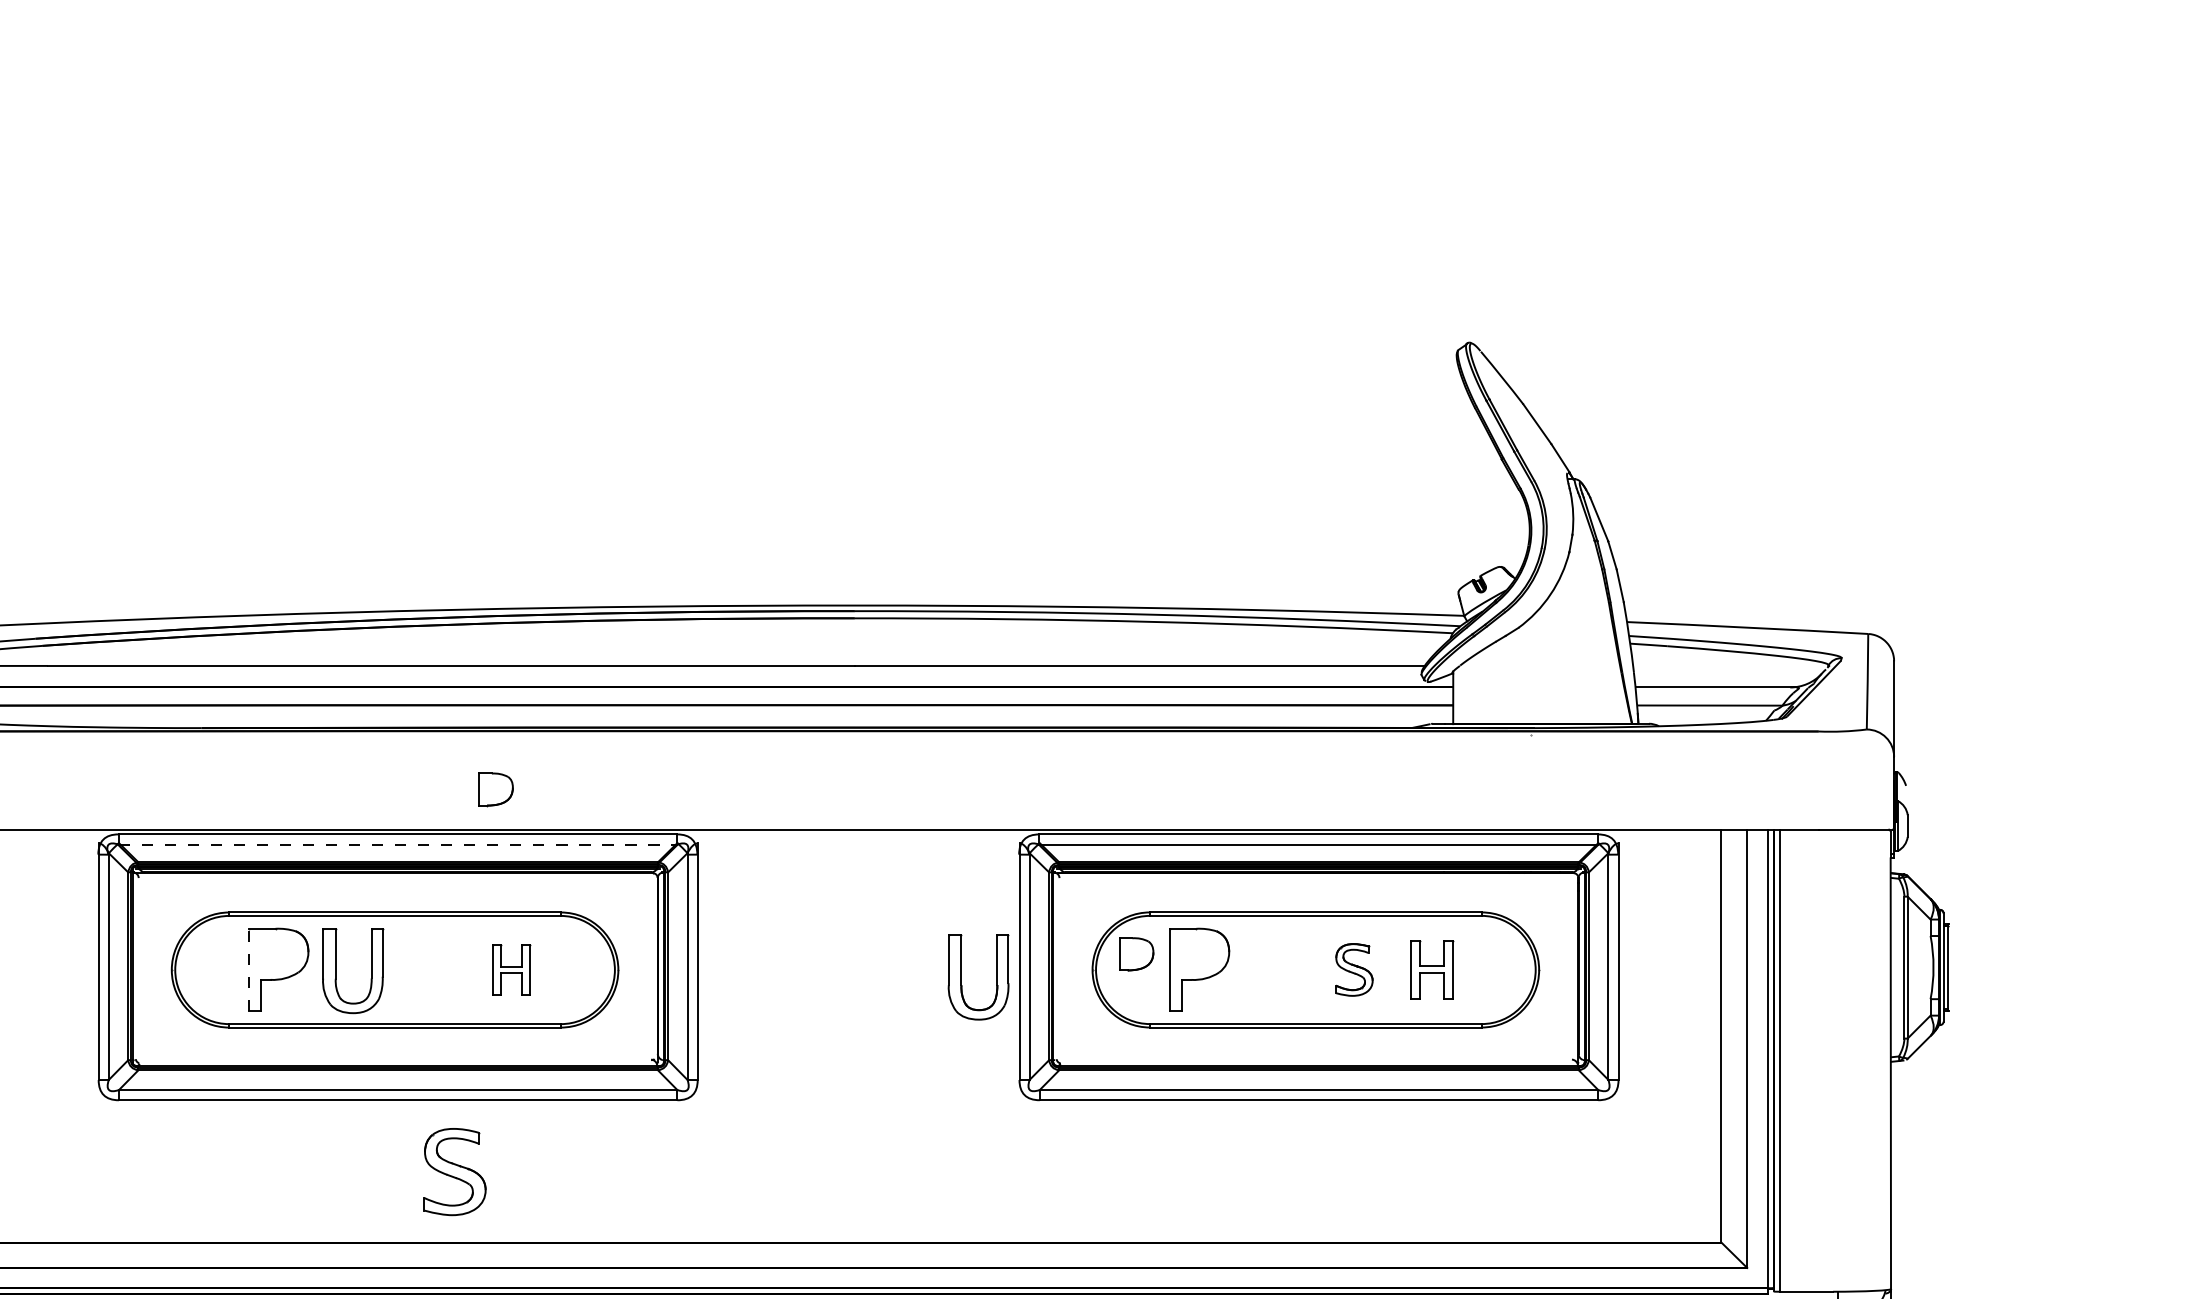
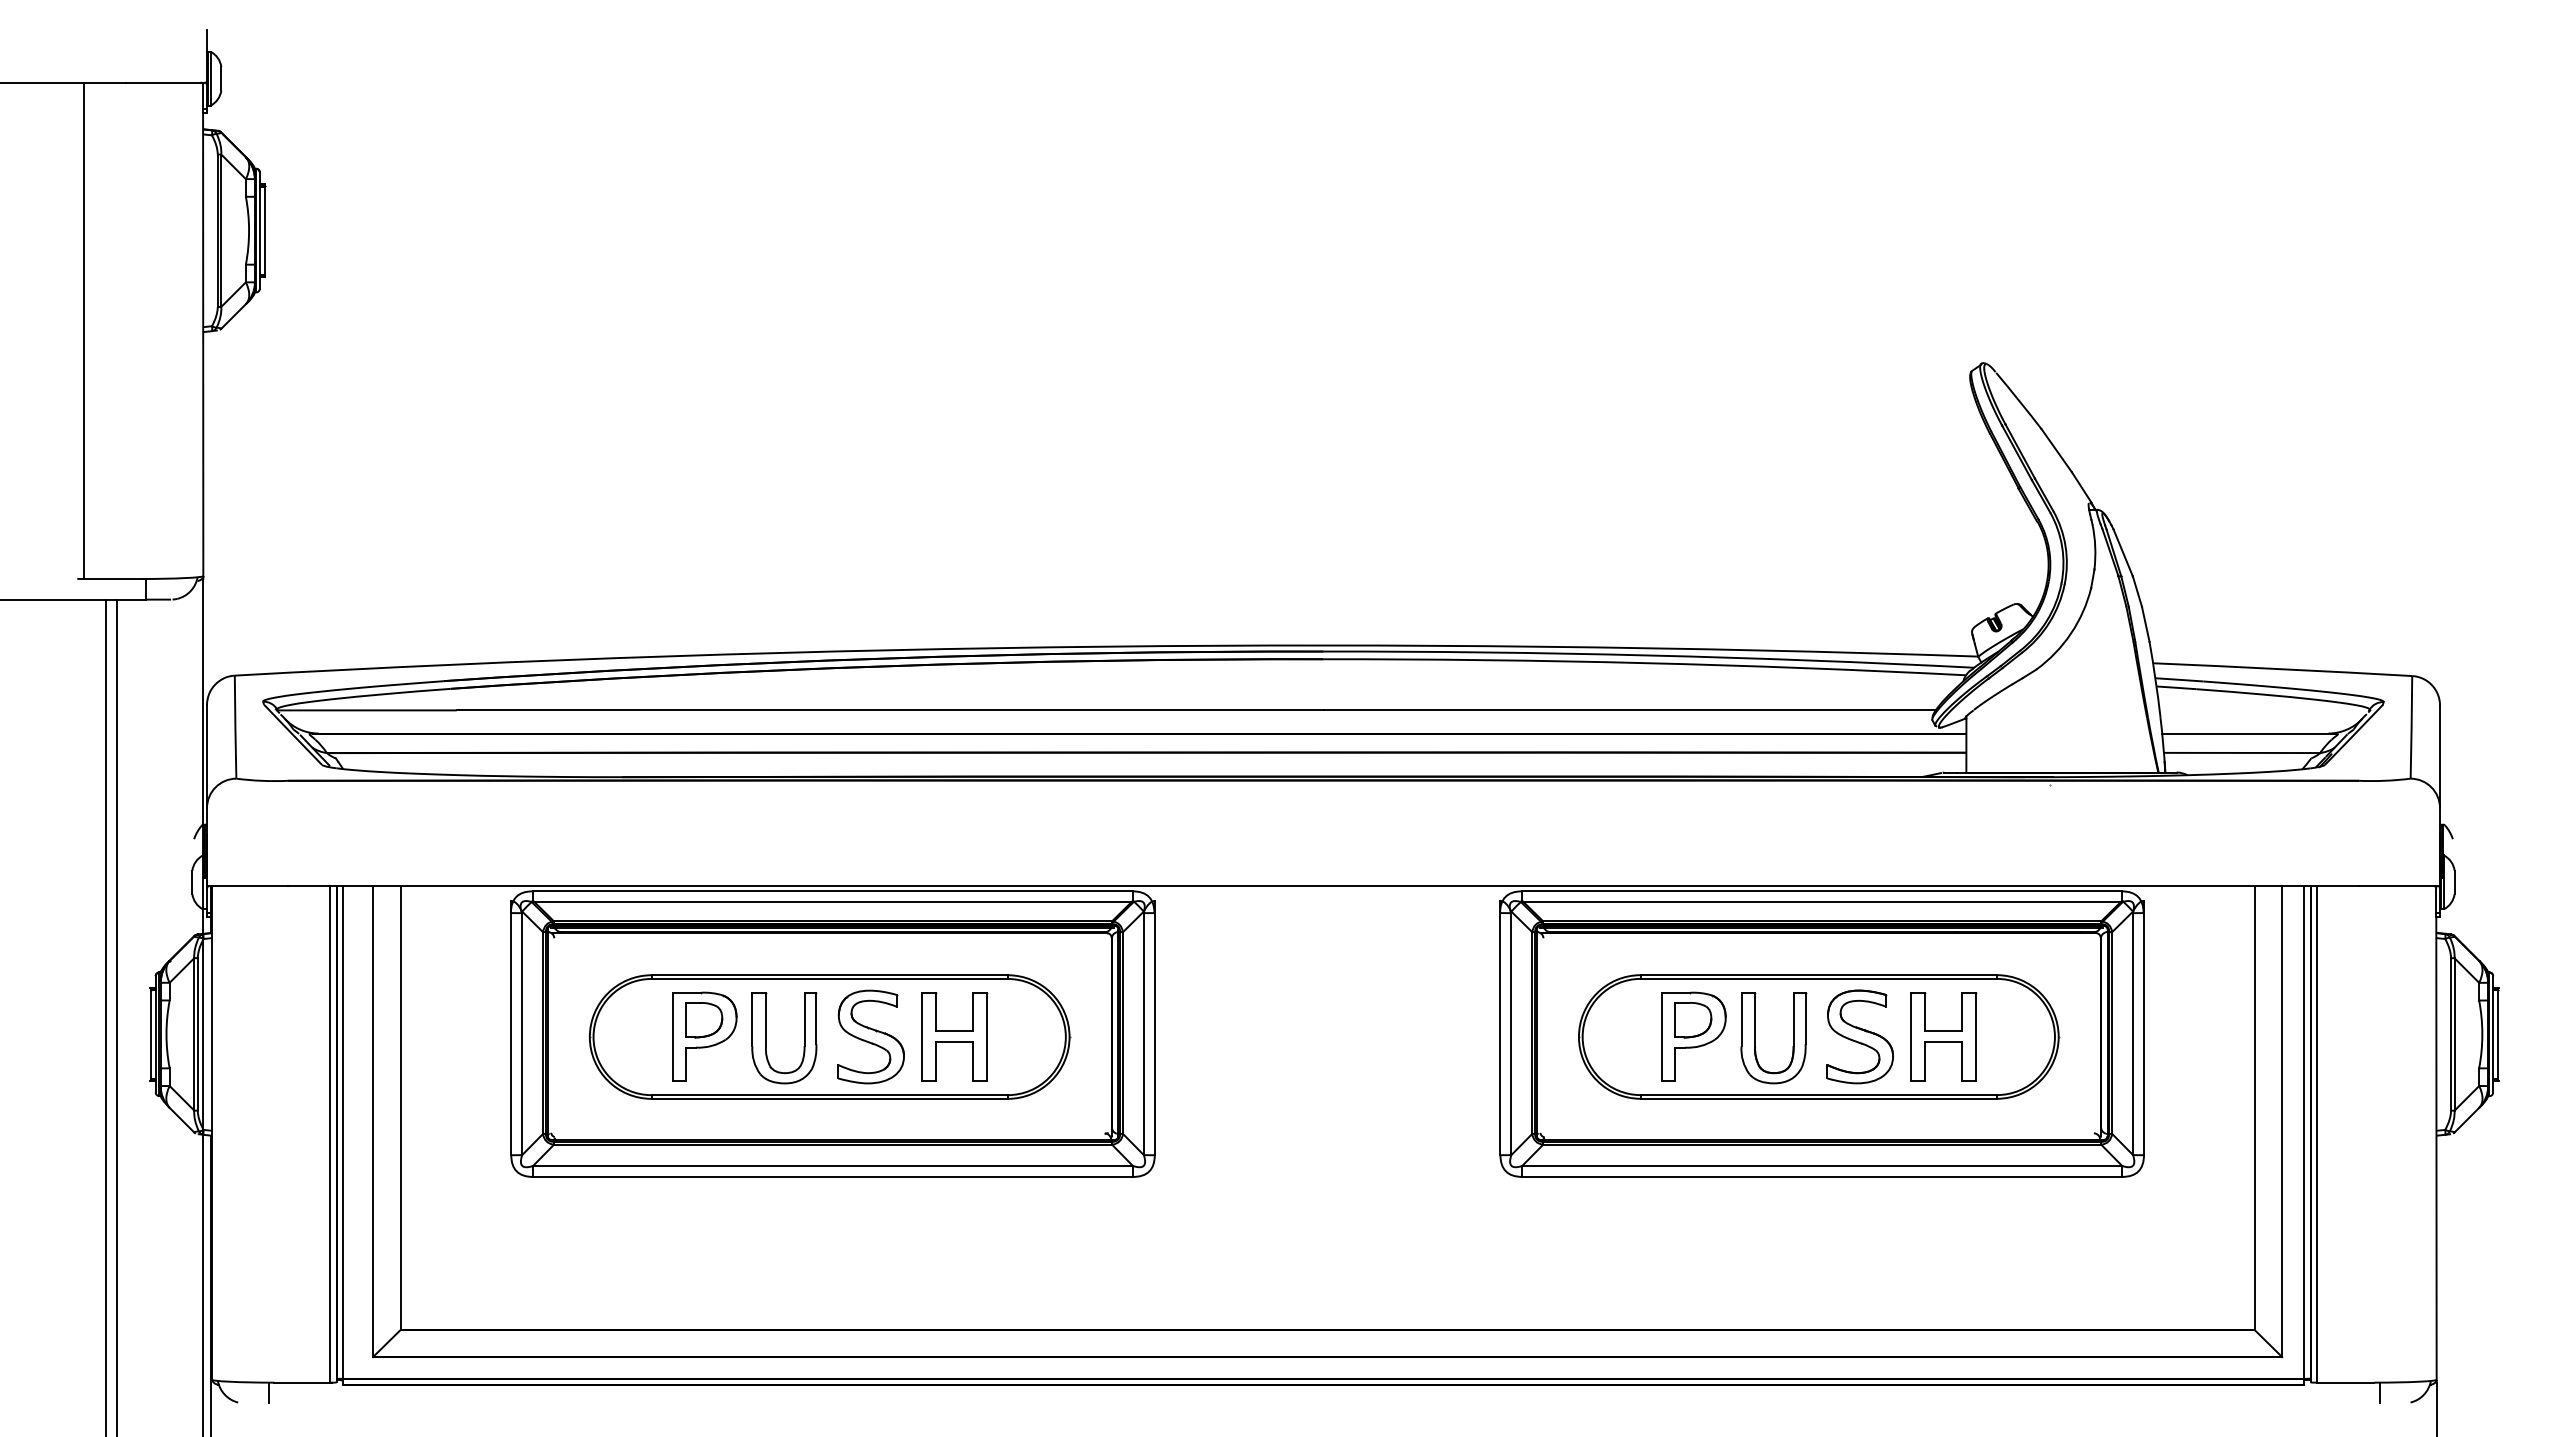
part: (496, 789) -> (704, 1020), moved
line: (397, 844) -> (832, 902), dashed -> solid
part: (1136, 954) -> (1693, 1020), moved
line: (248, 969) -> (672, 1036), dashed -> solid
part: (511, 969) -> (954, 1036), size x1.67
part: (1353, 969) -> (1859, 1036), size x1.67
part: (1431, 969) -> (1943, 1036), size x1.43
part: (961, 977) -> (1755, 1038), moved
part: (454, 1171) -> (870, 1036), moved

